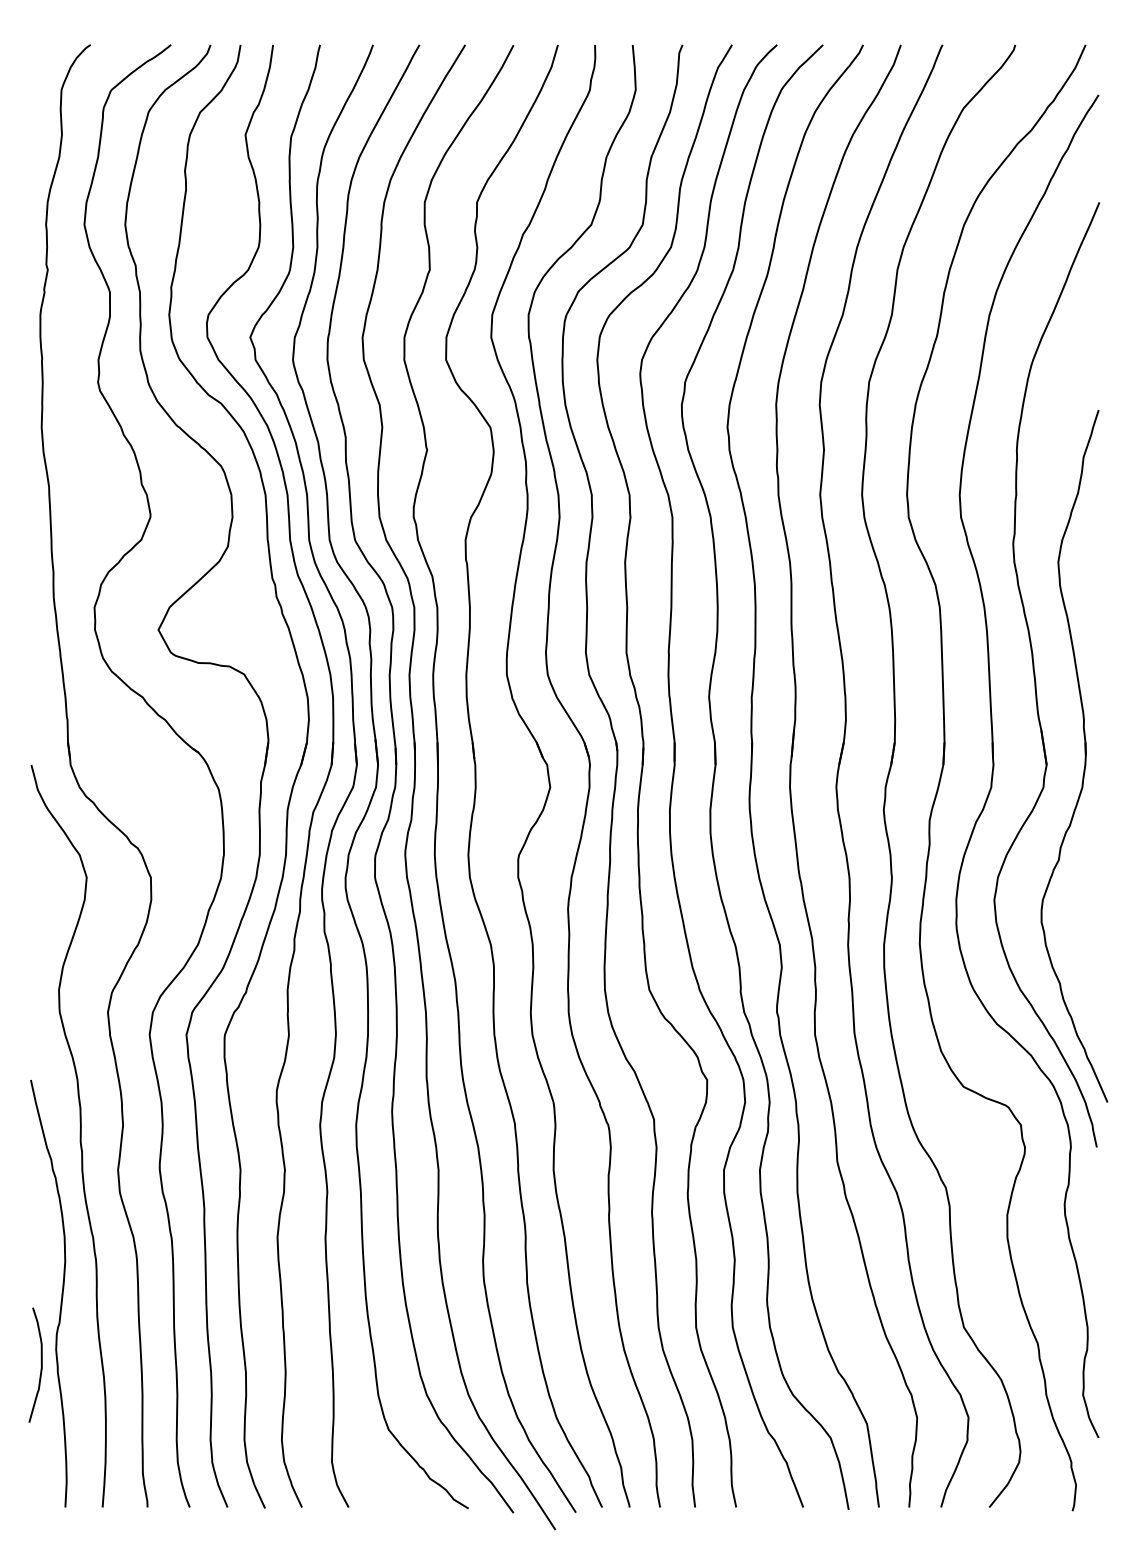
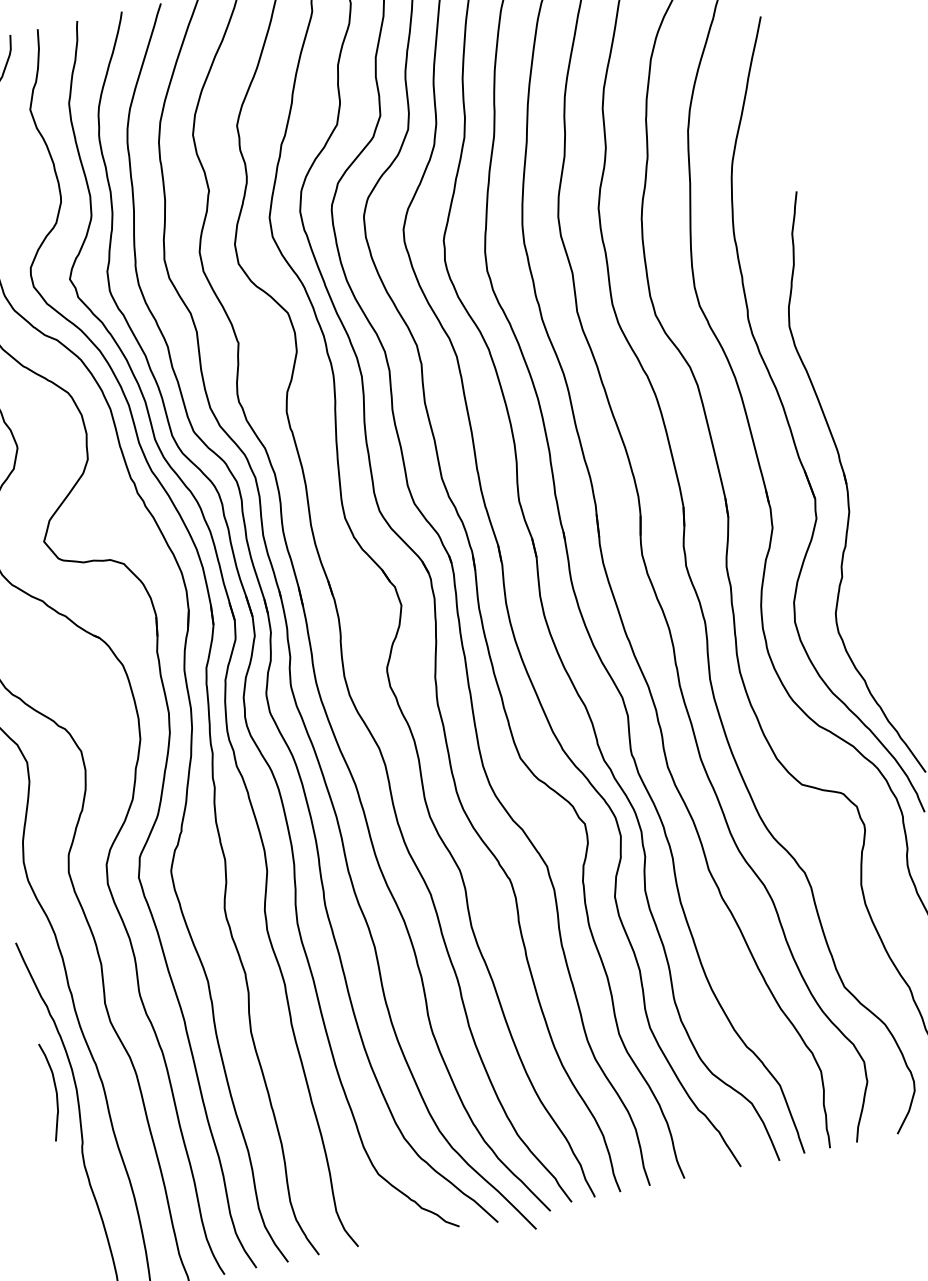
curve: (40, 1363) -> (54, 1089), moved

